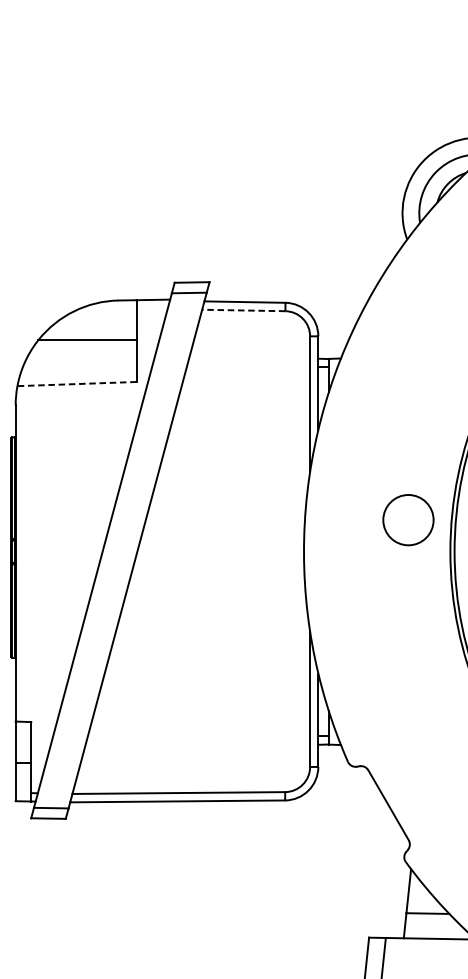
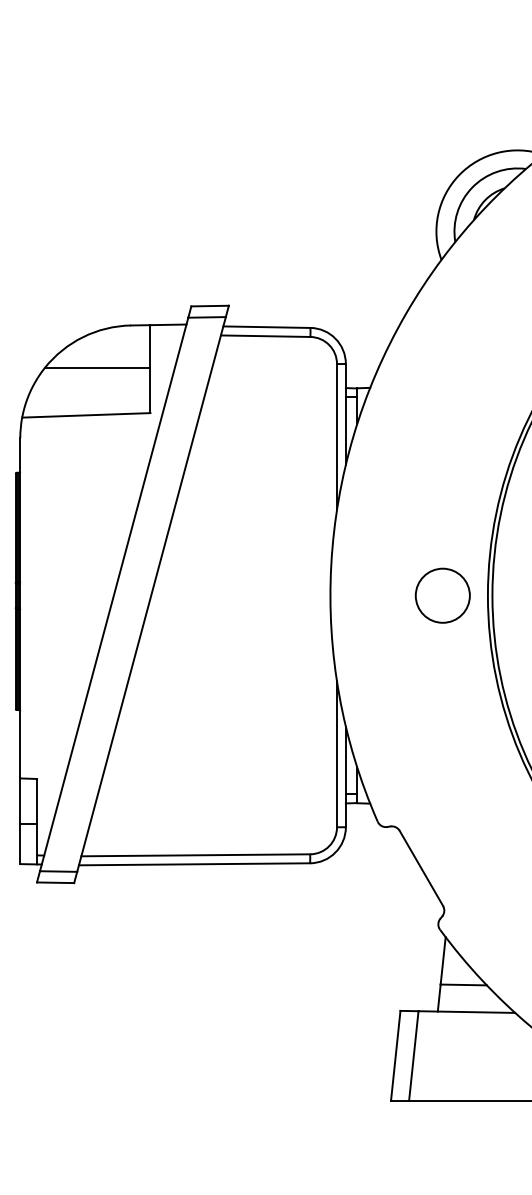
line: (243, 310) -> (265, 336), dashed -> solid
line: (76, 384) -> (85, 415), dashed -> solid
circle: (408, 519) -> (442, 595), moved

